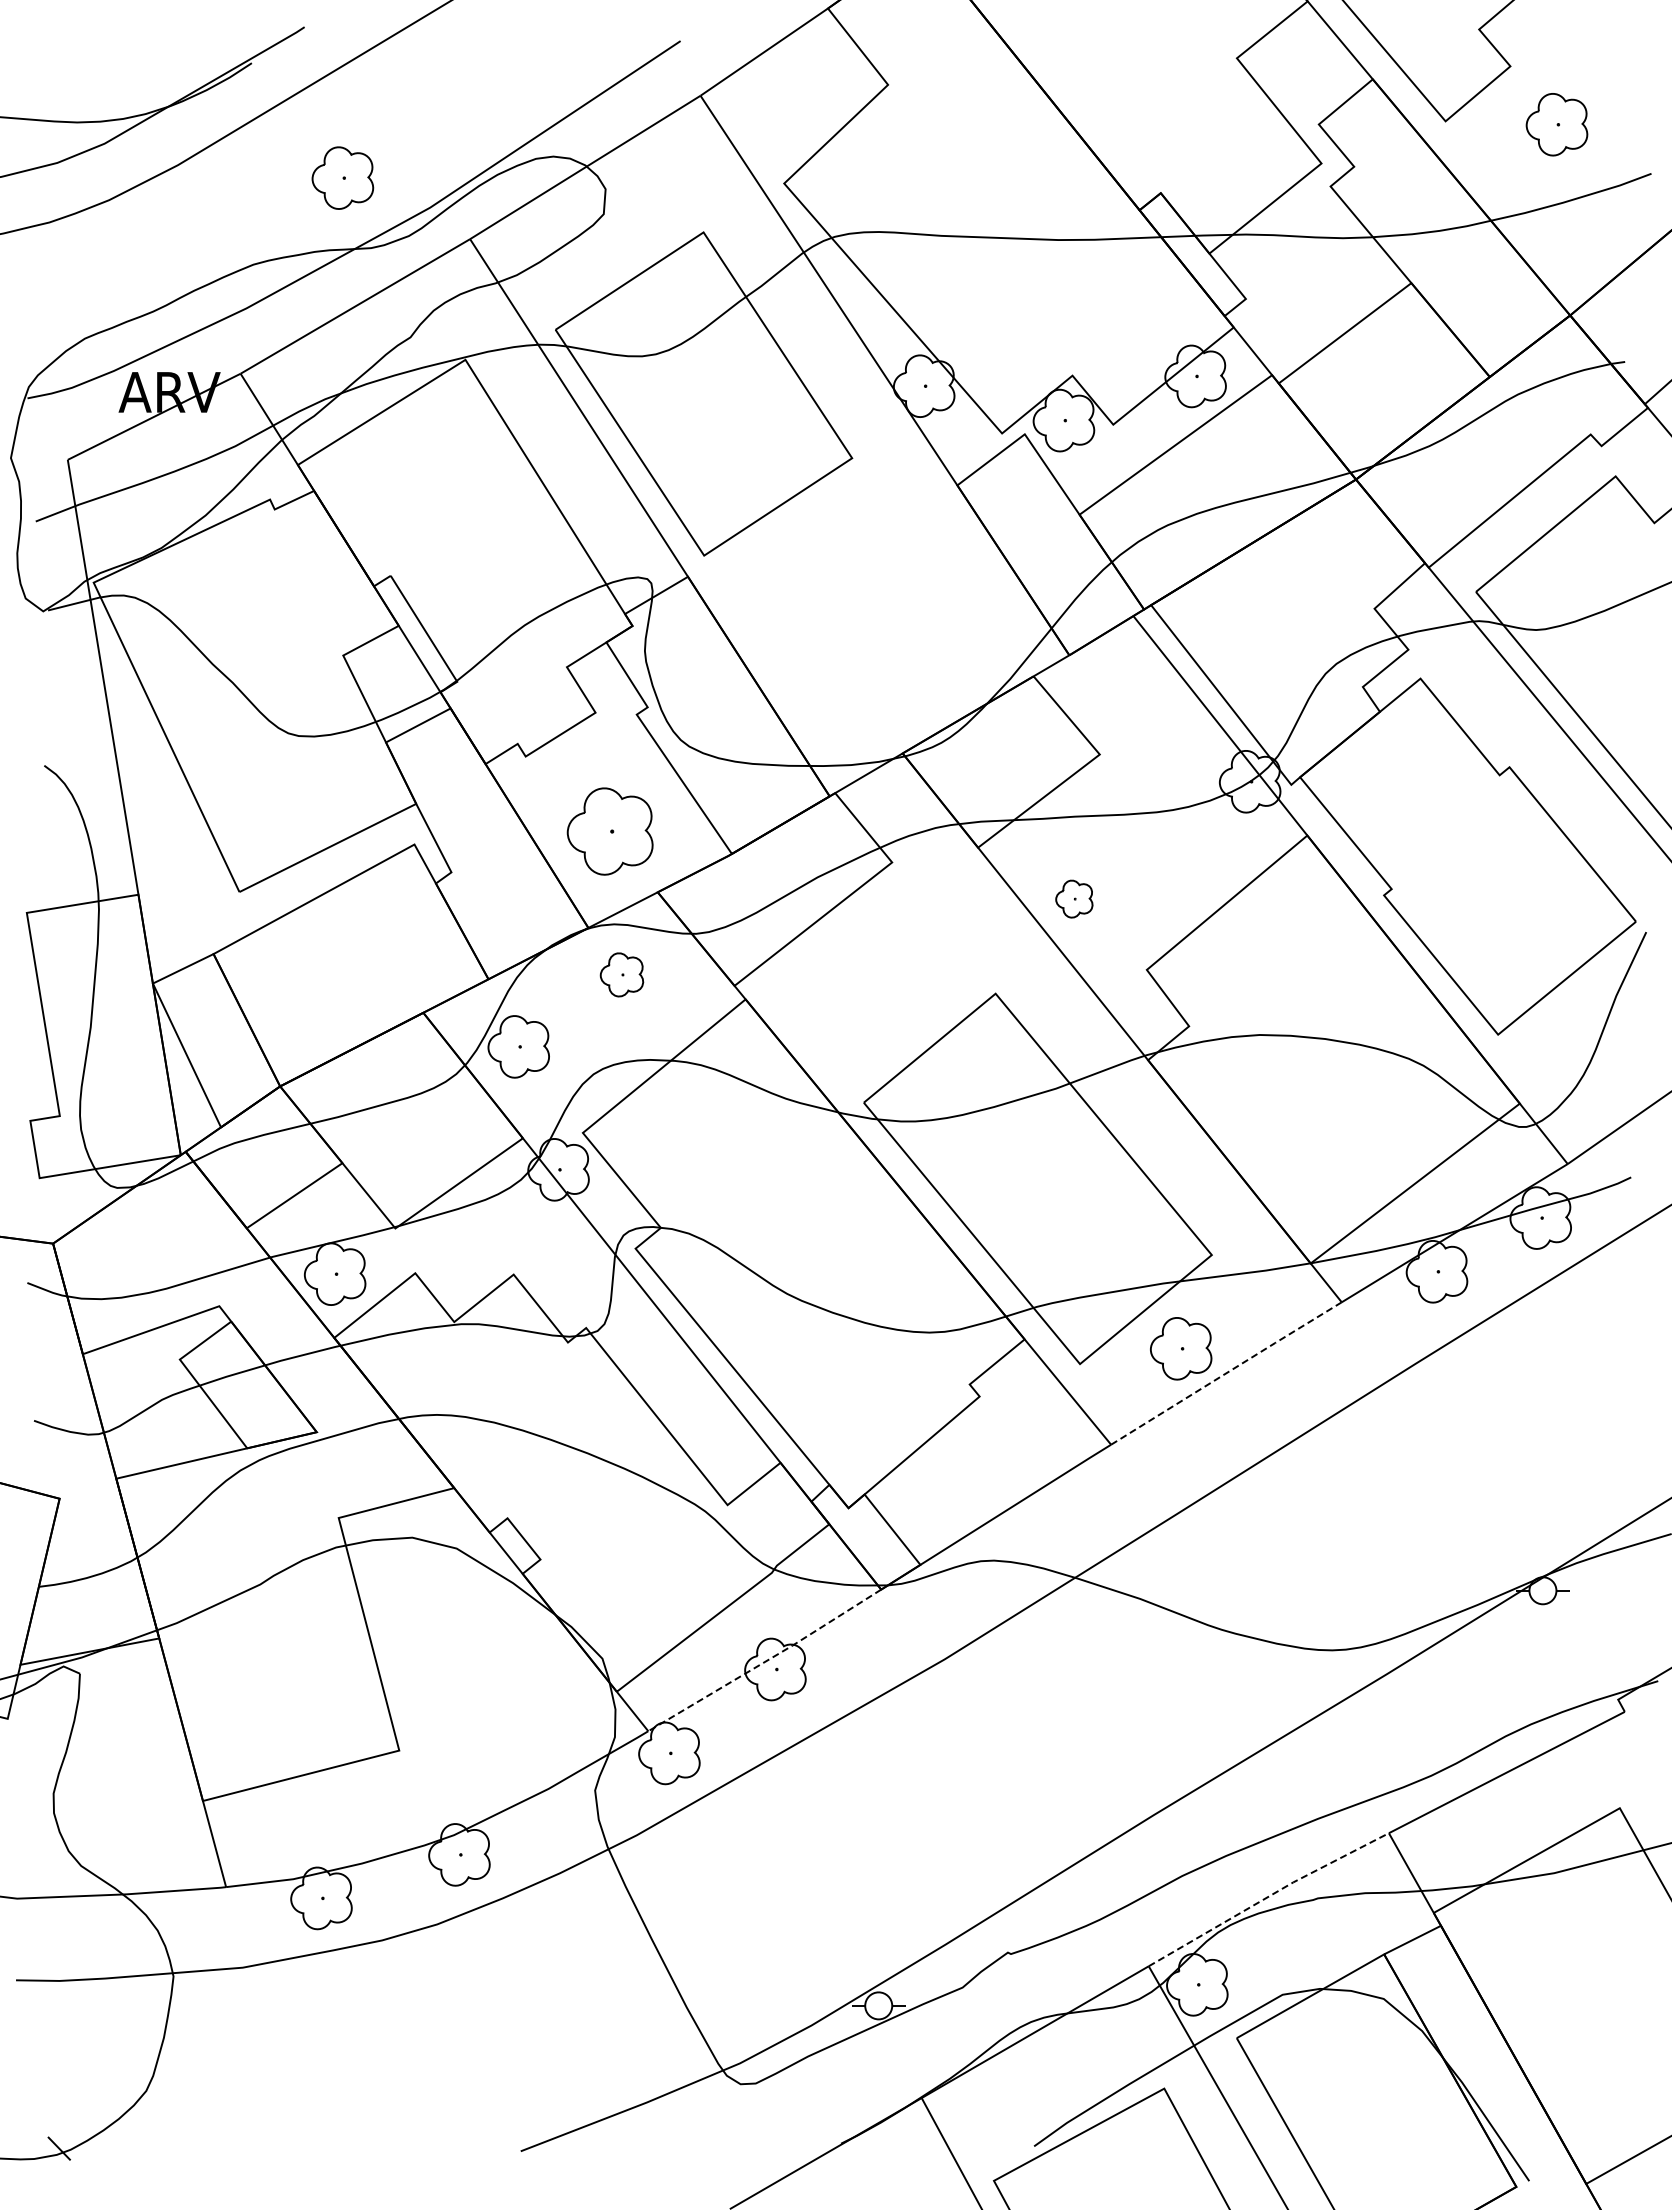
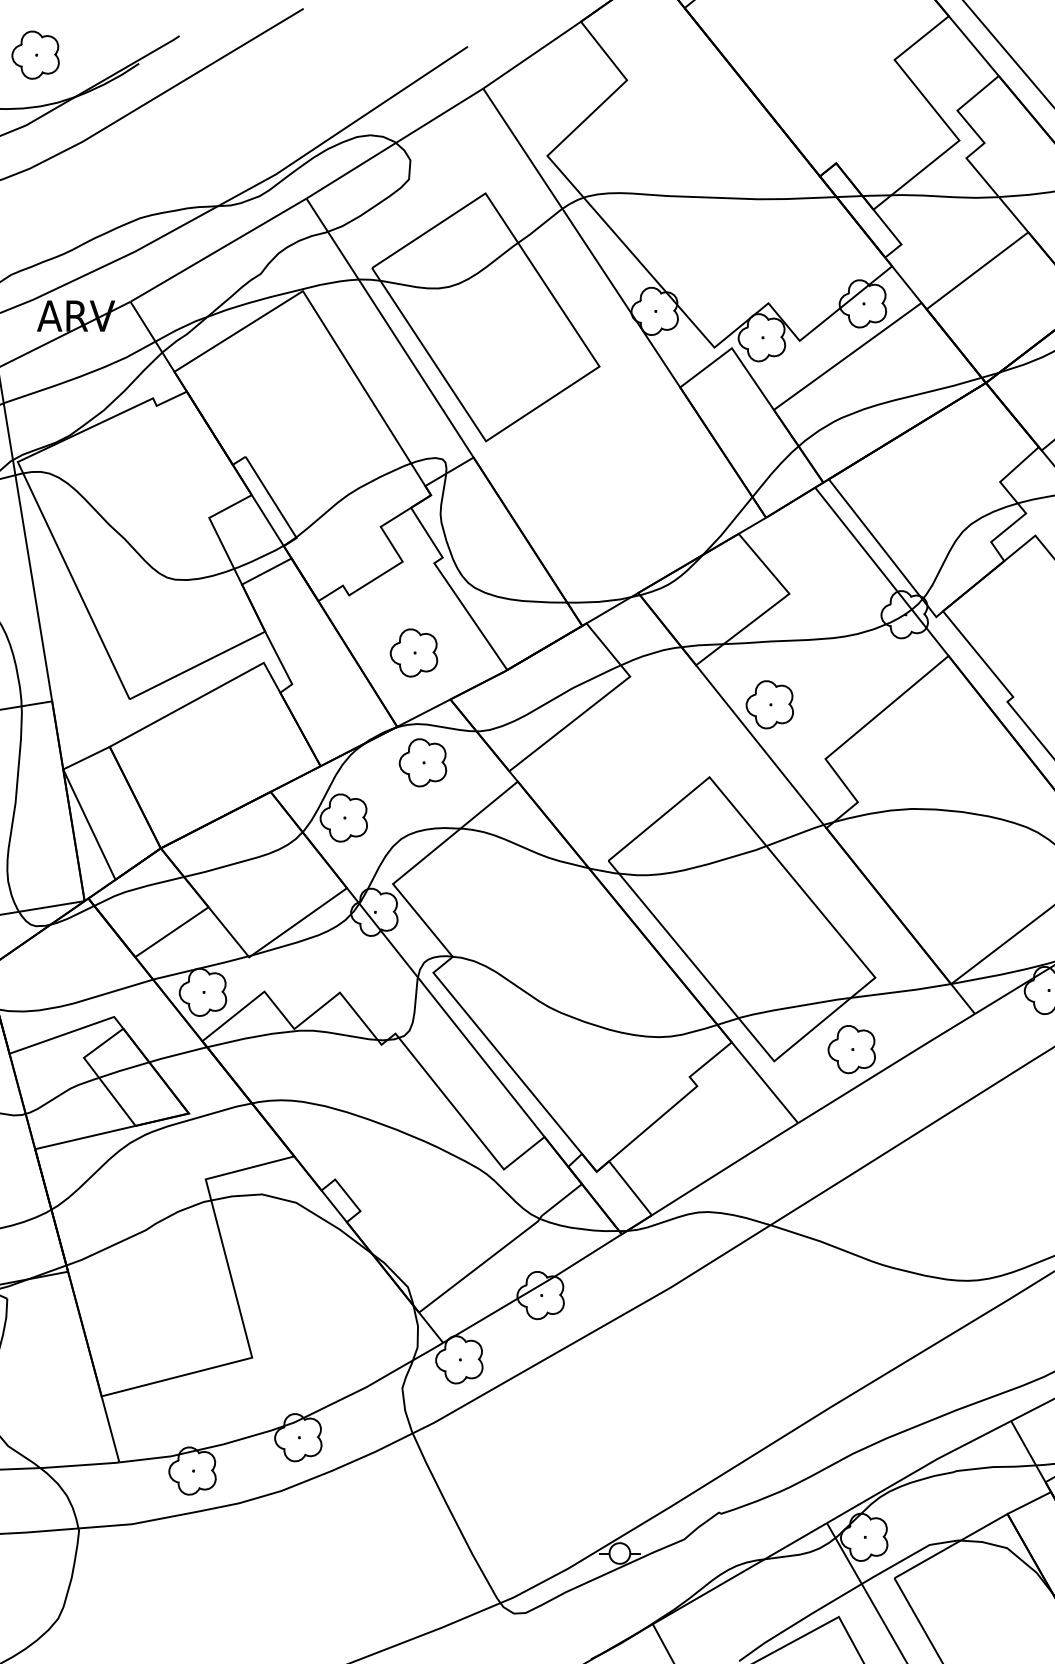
part: (342, 177) -> (35, 54), moved
part: (610, 831) -> (414, 652), size x0.71
part: (1074, 898) -> (770, 704), size x1.67
part: (621, 974) -> (422, 762), size x1.43
line: (1226, 1373) -> (886, 1068), dashed -> solid
line: (765, 1661) -> (533, 1289), dashed -> solid
line: (1268, 1896) -> (918, 1469), dashed -> solid

